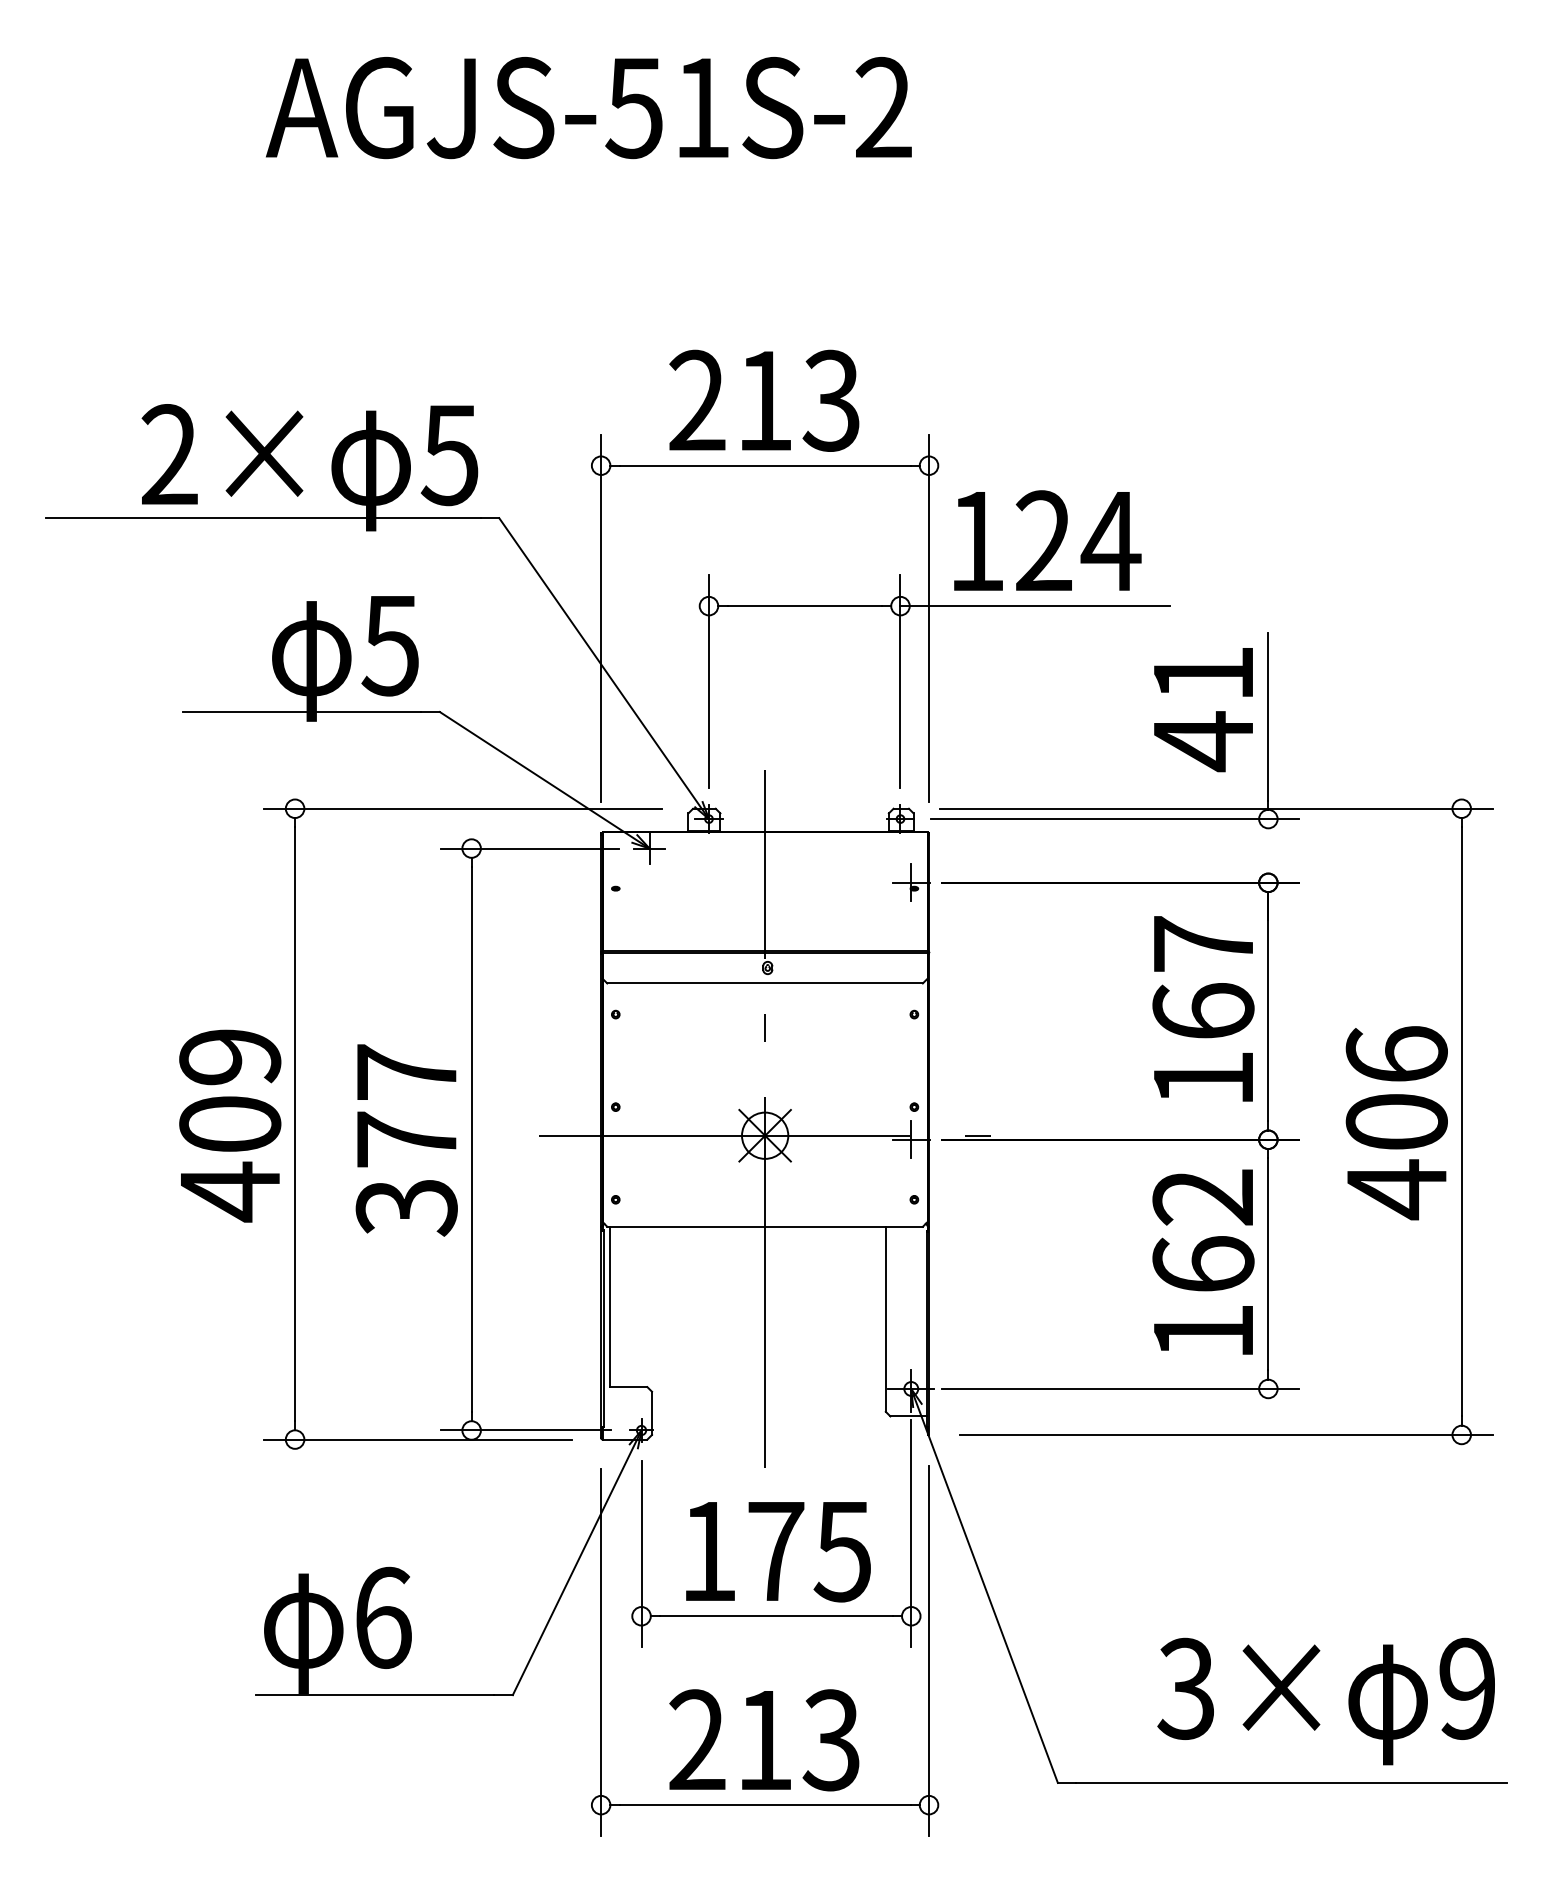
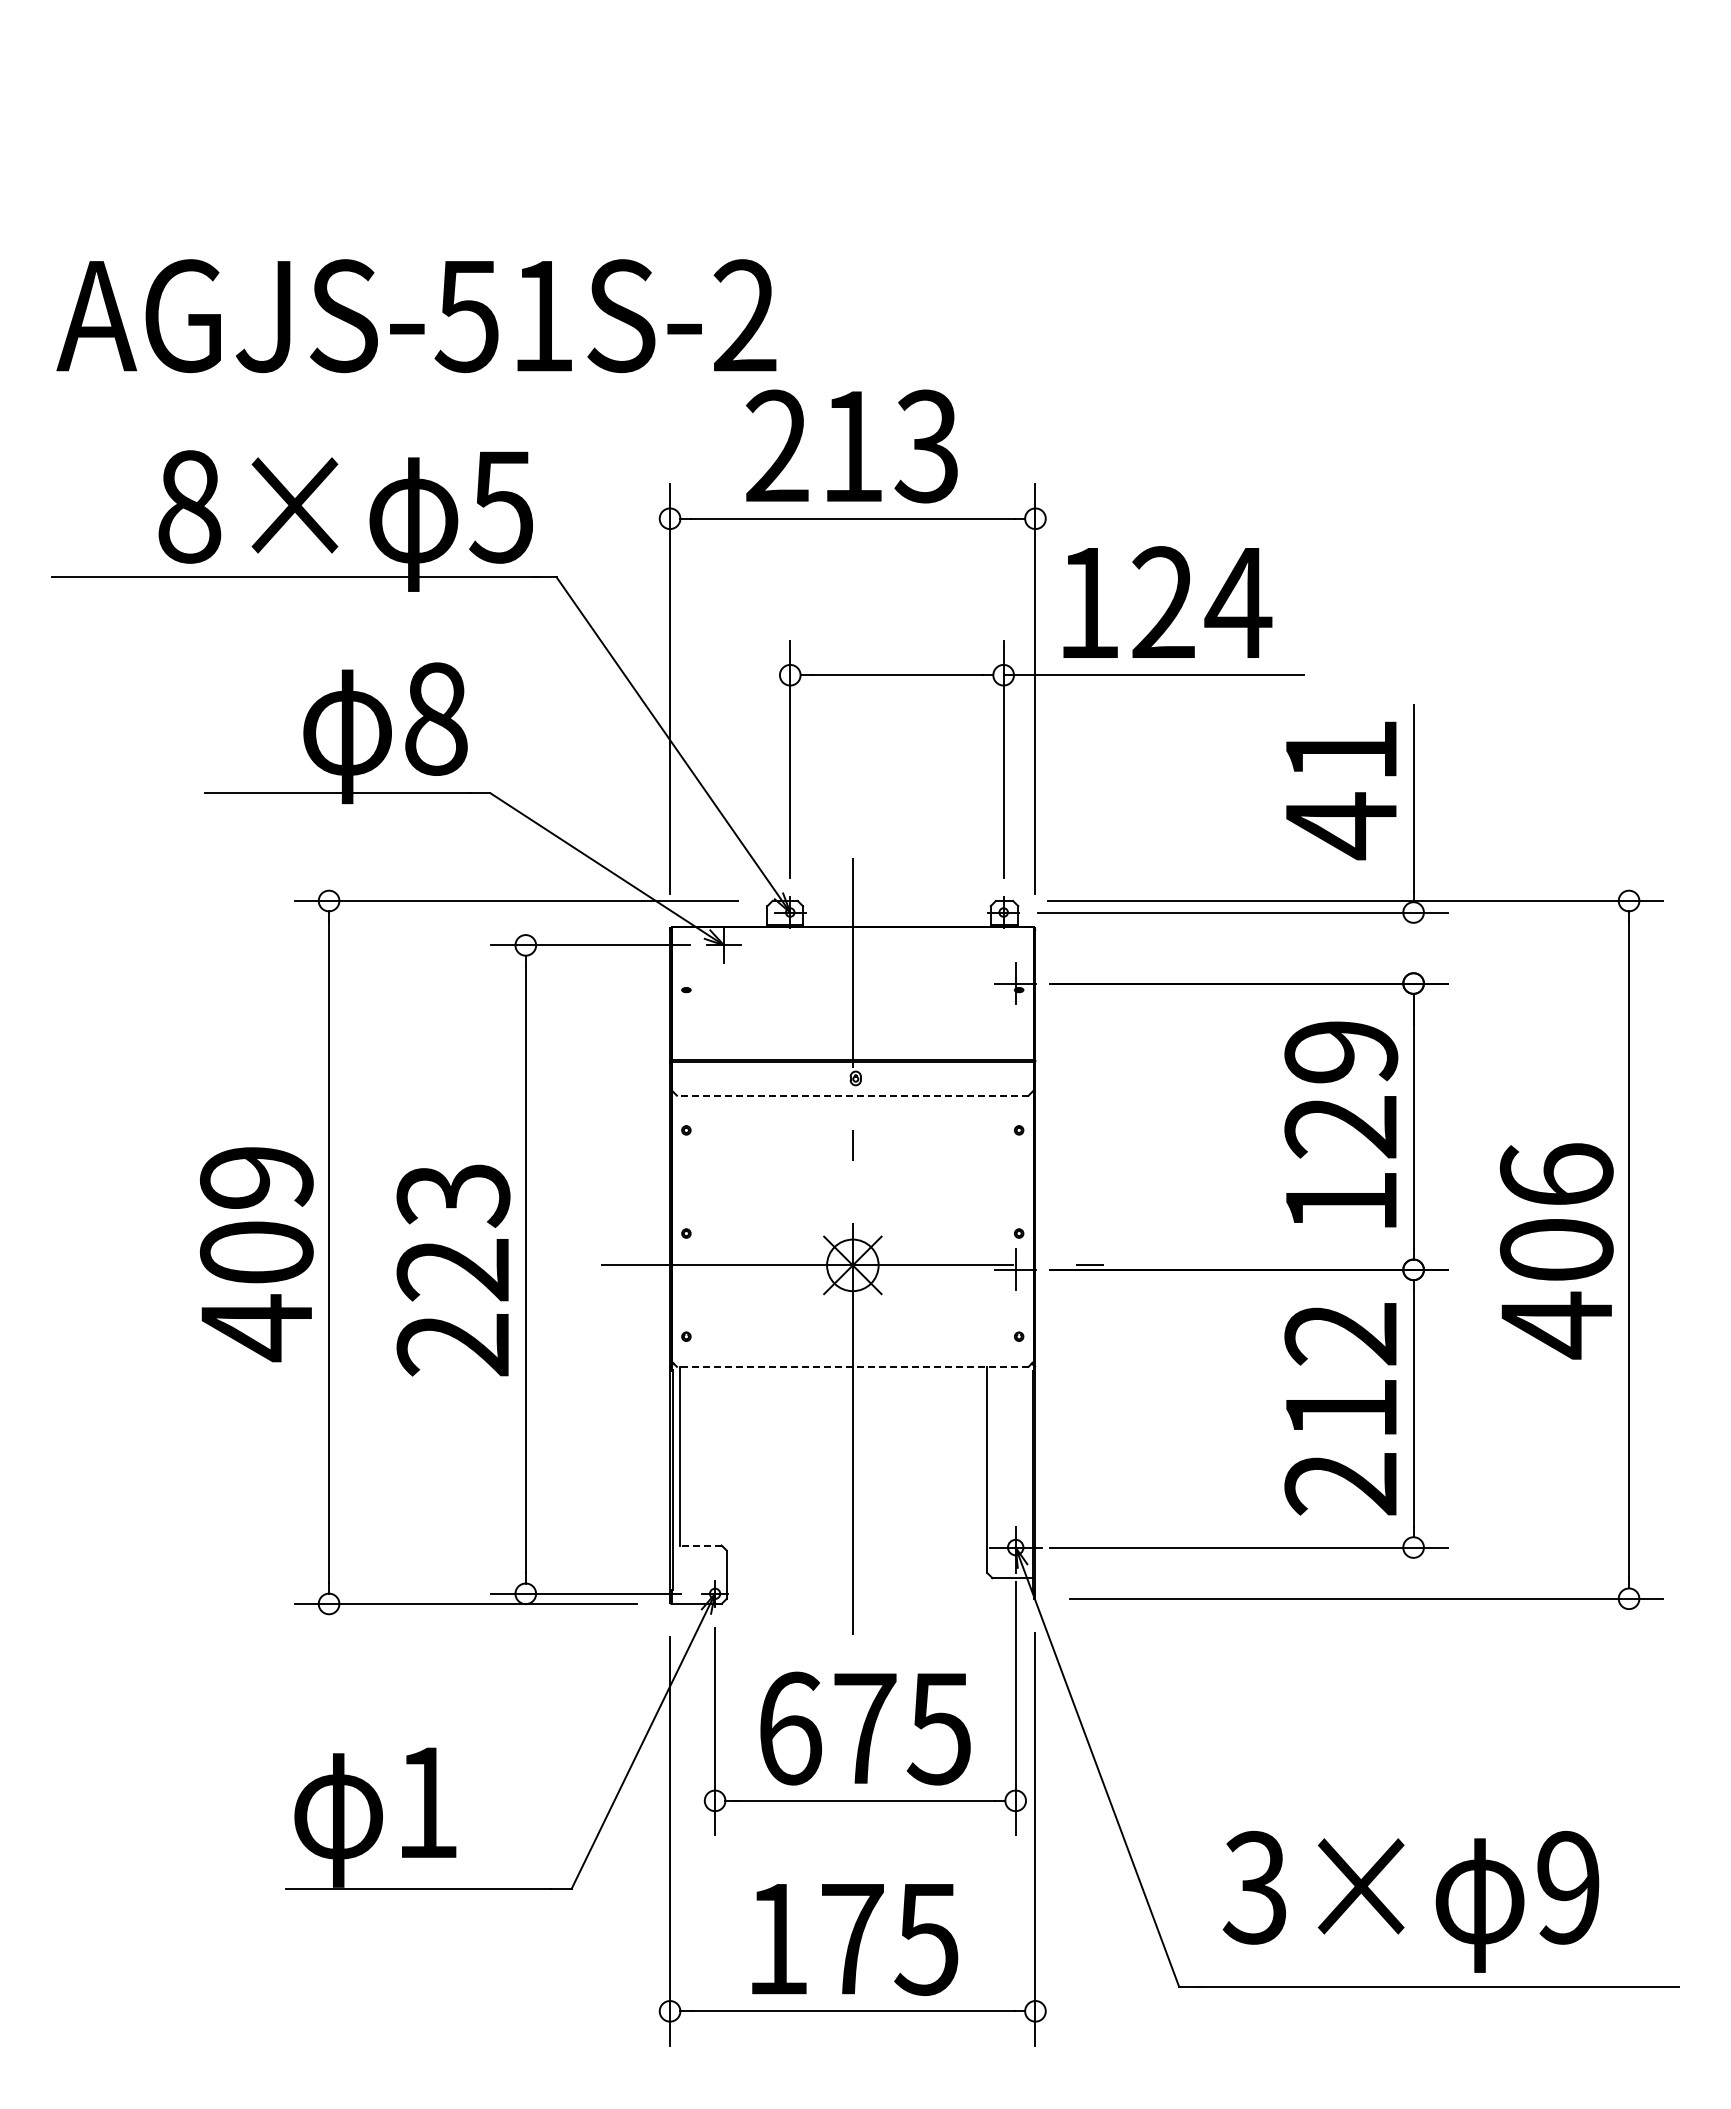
text: (588, 108) -> (416, 316), moved
text: (169, 454) -> (189, 506), 2× -> 8×
text: (389, 644) -> (434, 718), 5 -> 8
text: (1203, 977) -> (1341, 1089), 167 -> 129
line: (764, 983) -> (852, 1095), solid -> dashed
text: (406, 1140) -> (453, 1270), 377 -> 223
line: (764, 1226) -> (852, 1366), solid -> dashed
text: (1203, 1298) -> (1341, 1446), 162 -> 212
line: (628, 1387) -> (700, 1545), solid -> dashed
text: (710, 1551) -> (791, 1728), 175 -> 675
text: (384, 1617) -> (428, 1802), 6 -> 1
text: (1325, 1701) -> (1410, 1901), moved
text: (764, 1739) -> (852, 1938), 213 -> 175

